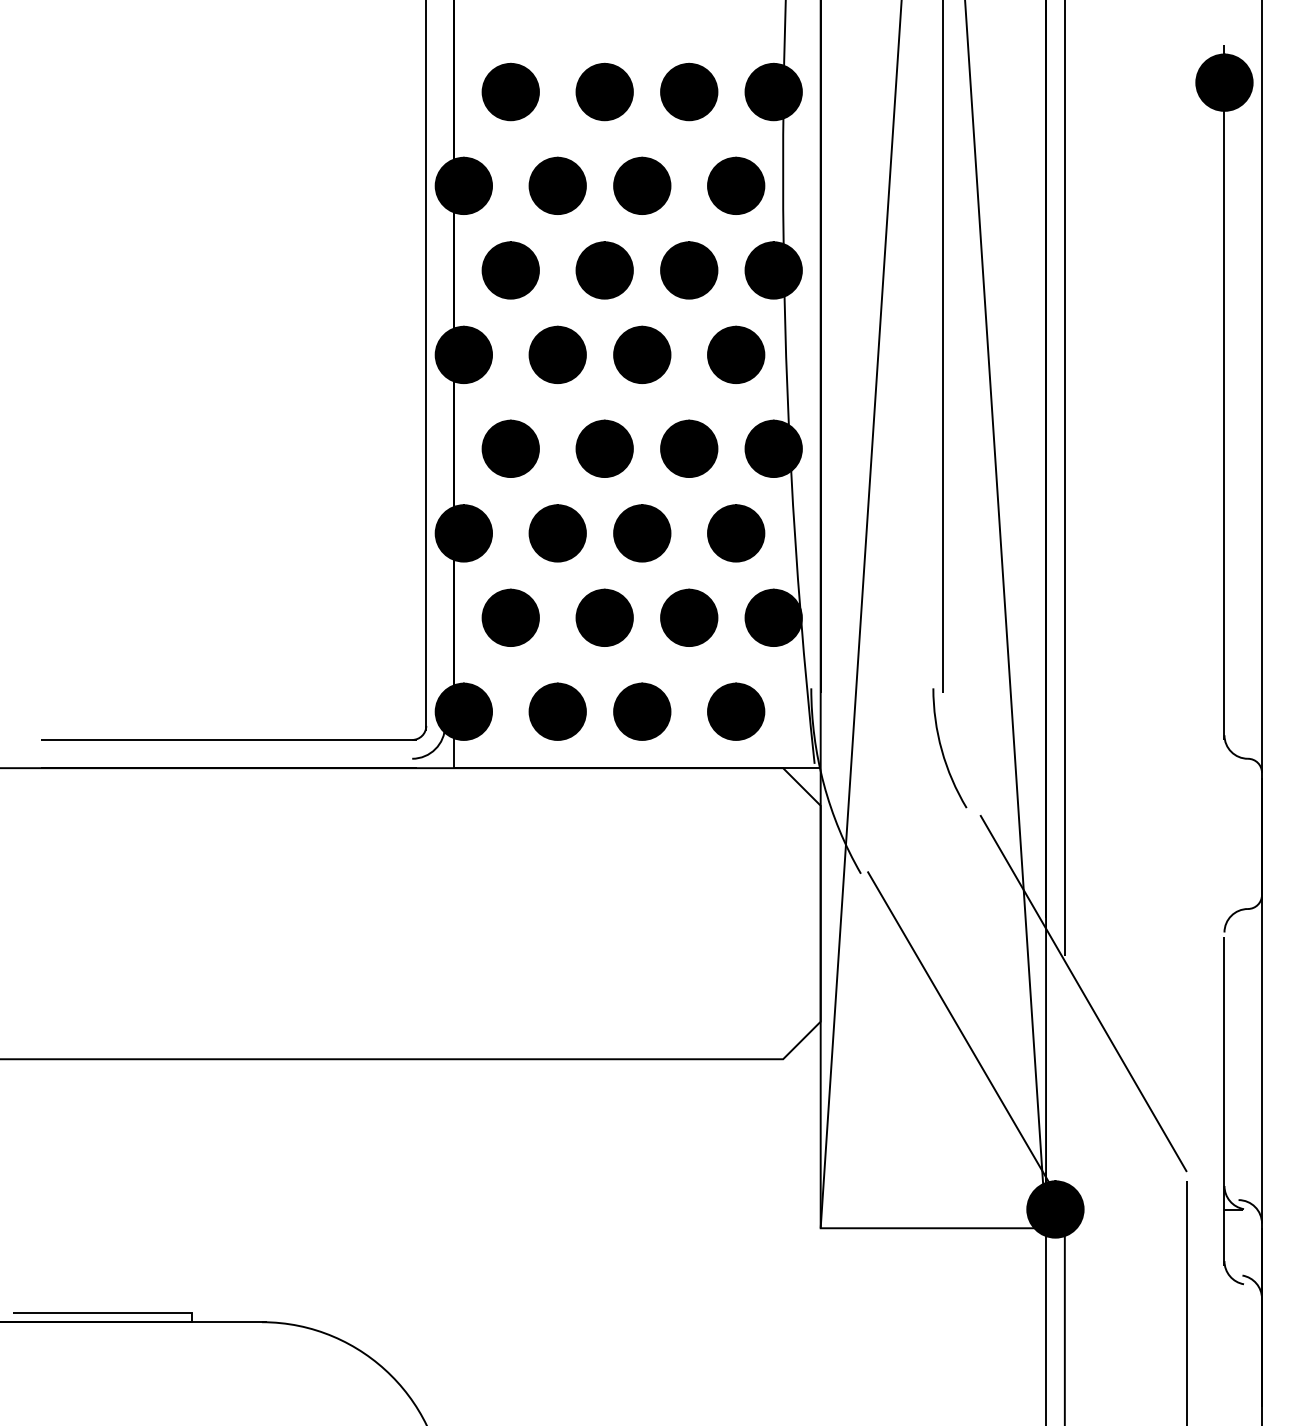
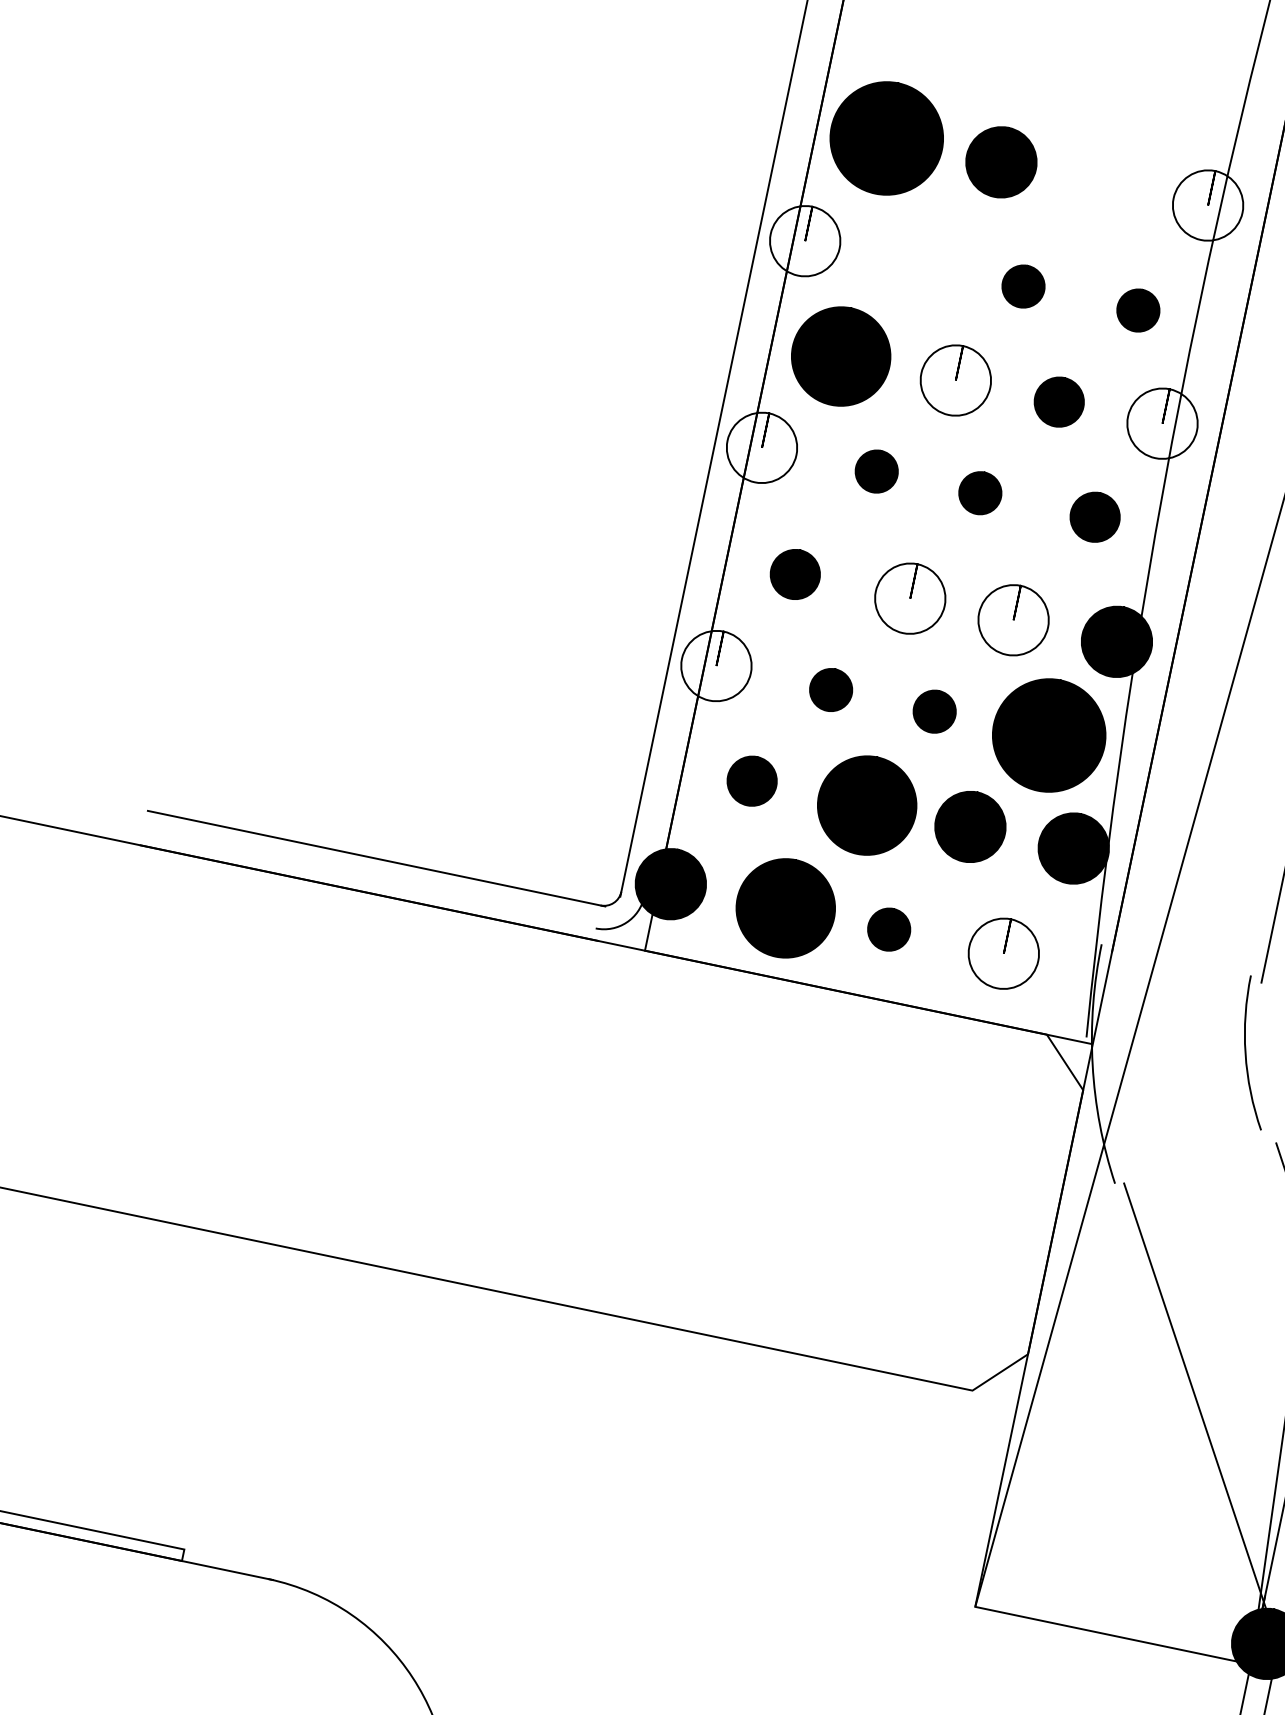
part: (510, 91) -> (886, 137), size x1.6
part: (689, 91) -> (1105, 183), removed
fill: (773, 91) -> (1207, 204), removed
fill: (463, 185) -> (804, 240), removed
part: (557, 185) -> (919, 264), removed
part: (642, 185) -> (1023, 286), size x0.6
part: (736, 185) -> (1138, 310), size x0.6
part: (510, 270) -> (840, 356), size x1.4
fill: (604, 270) -> (955, 380), removed
part: (689, 270) -> (1059, 402), size x0.7
fill: (773, 270) -> (1162, 423), removed
fill: (463, 354) -> (761, 447), removed
part: (557, 354) -> (876, 471), size x0.6
part: (642, 354) -> (980, 492), size x0.6
part: (736, 354) -> (1095, 516), size x0.7
part: (510, 448) -> (795, 574), size x0.7
fill: (604, 448) -> (910, 598), removed
fill: (689, 448) -> (1014, 619), removed
fill: (463, 533) -> (715, 666), removed
part: (557, 533) -> (830, 690), size x0.6
part: (642, 533) -> (934, 711), size x0.6
part: (736, 533) -> (1049, 735), size x1.6
part: (510, 617) -> (751, 780), size x0.7
part: (604, 617) -> (866, 804), size x1.4
part: (557, 711) -> (785, 907), size x1.4
part: (642, 711) -> (889, 929), size x0.6
fill: (736, 711) -> (1004, 953), removed

